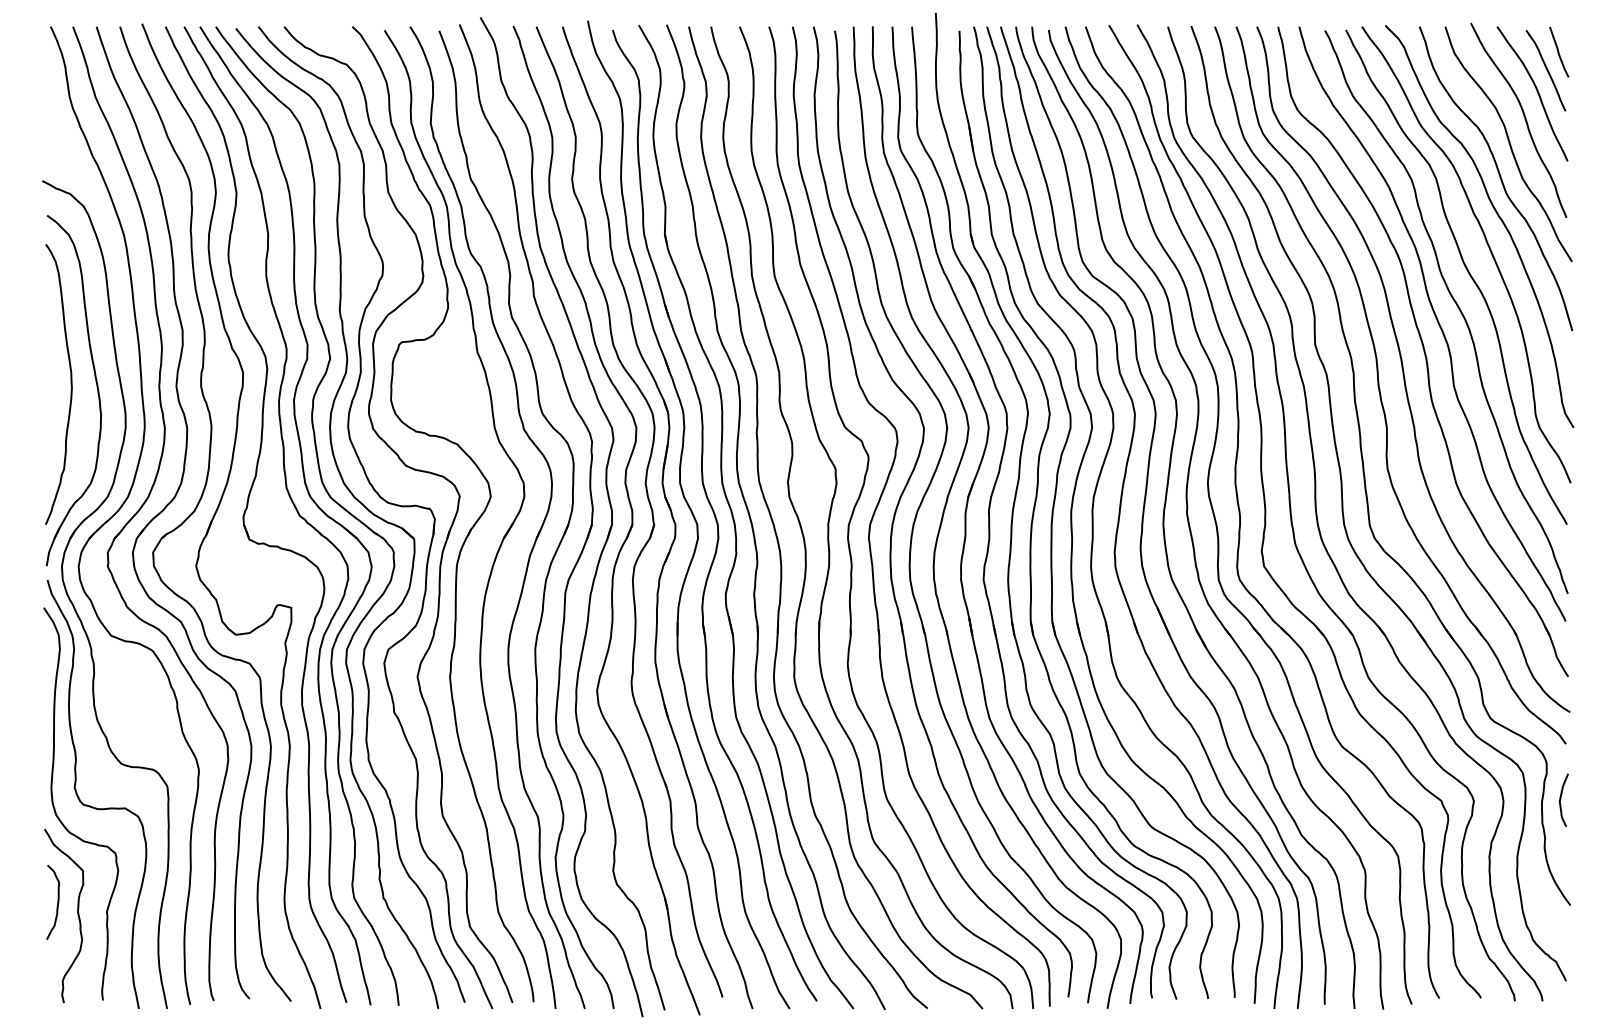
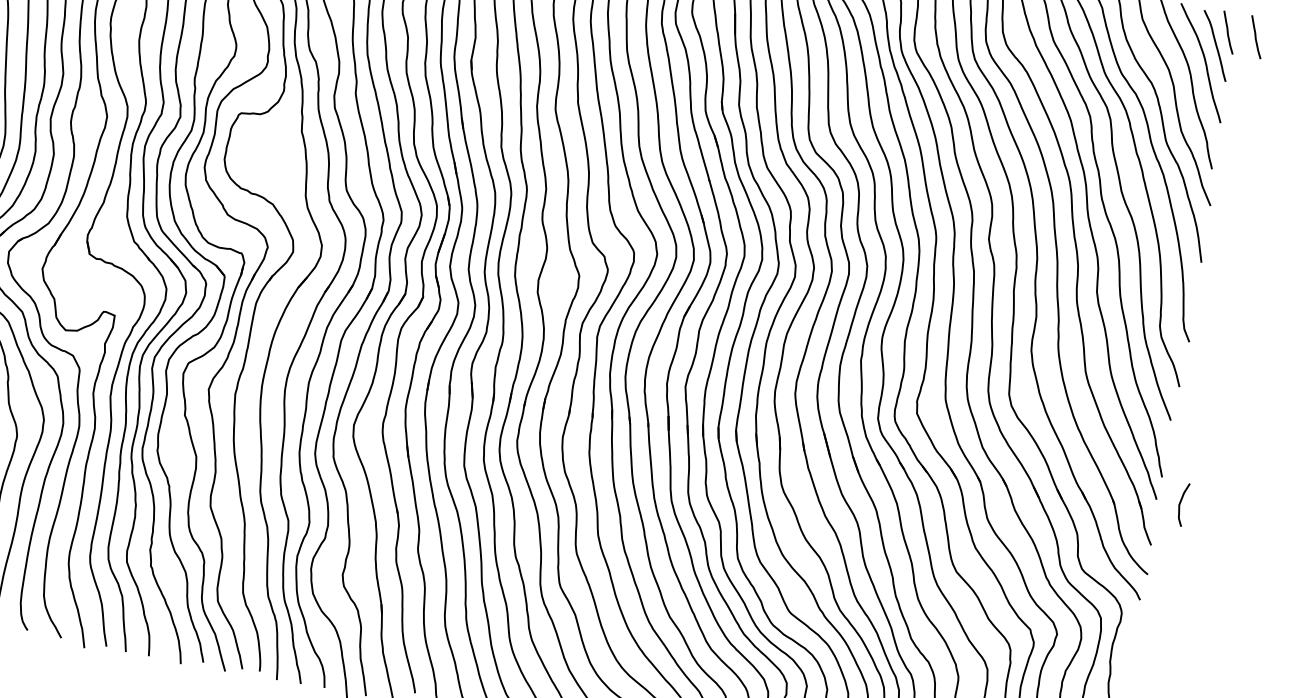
curve: (1593, 51) -> (1256, 36), added
curve: (1561, 799) -> (1180, 503), moved

